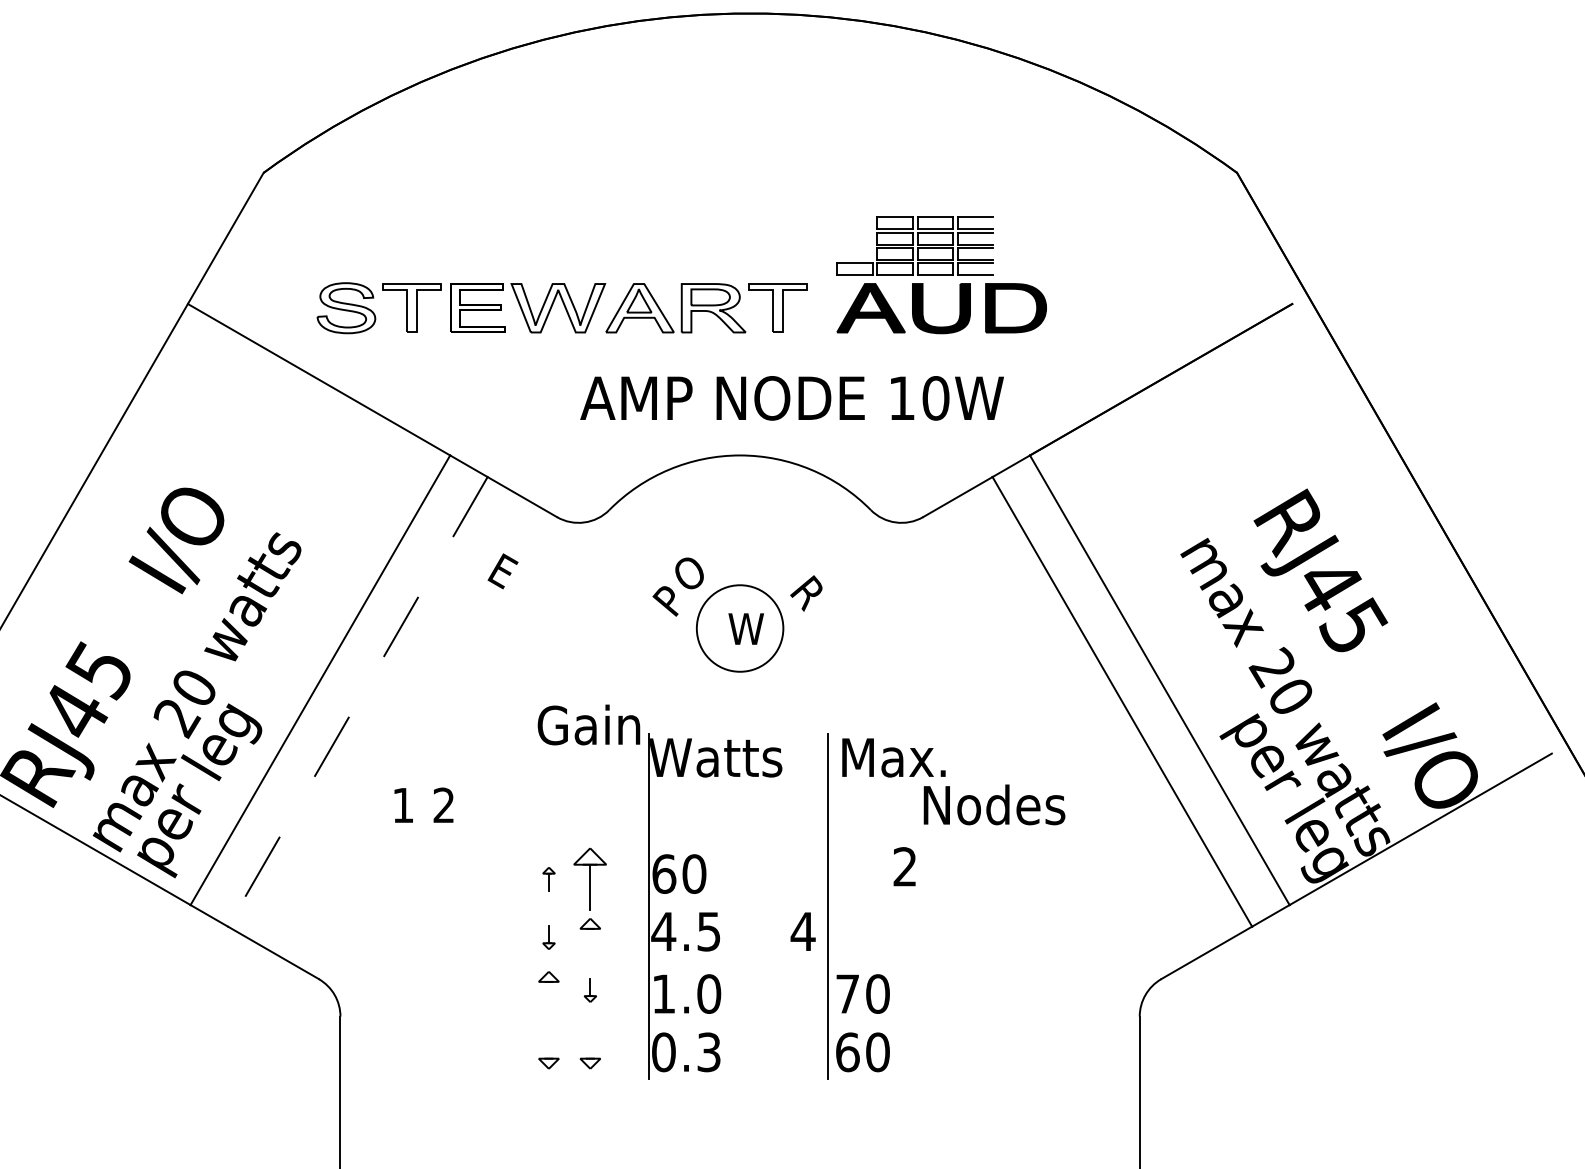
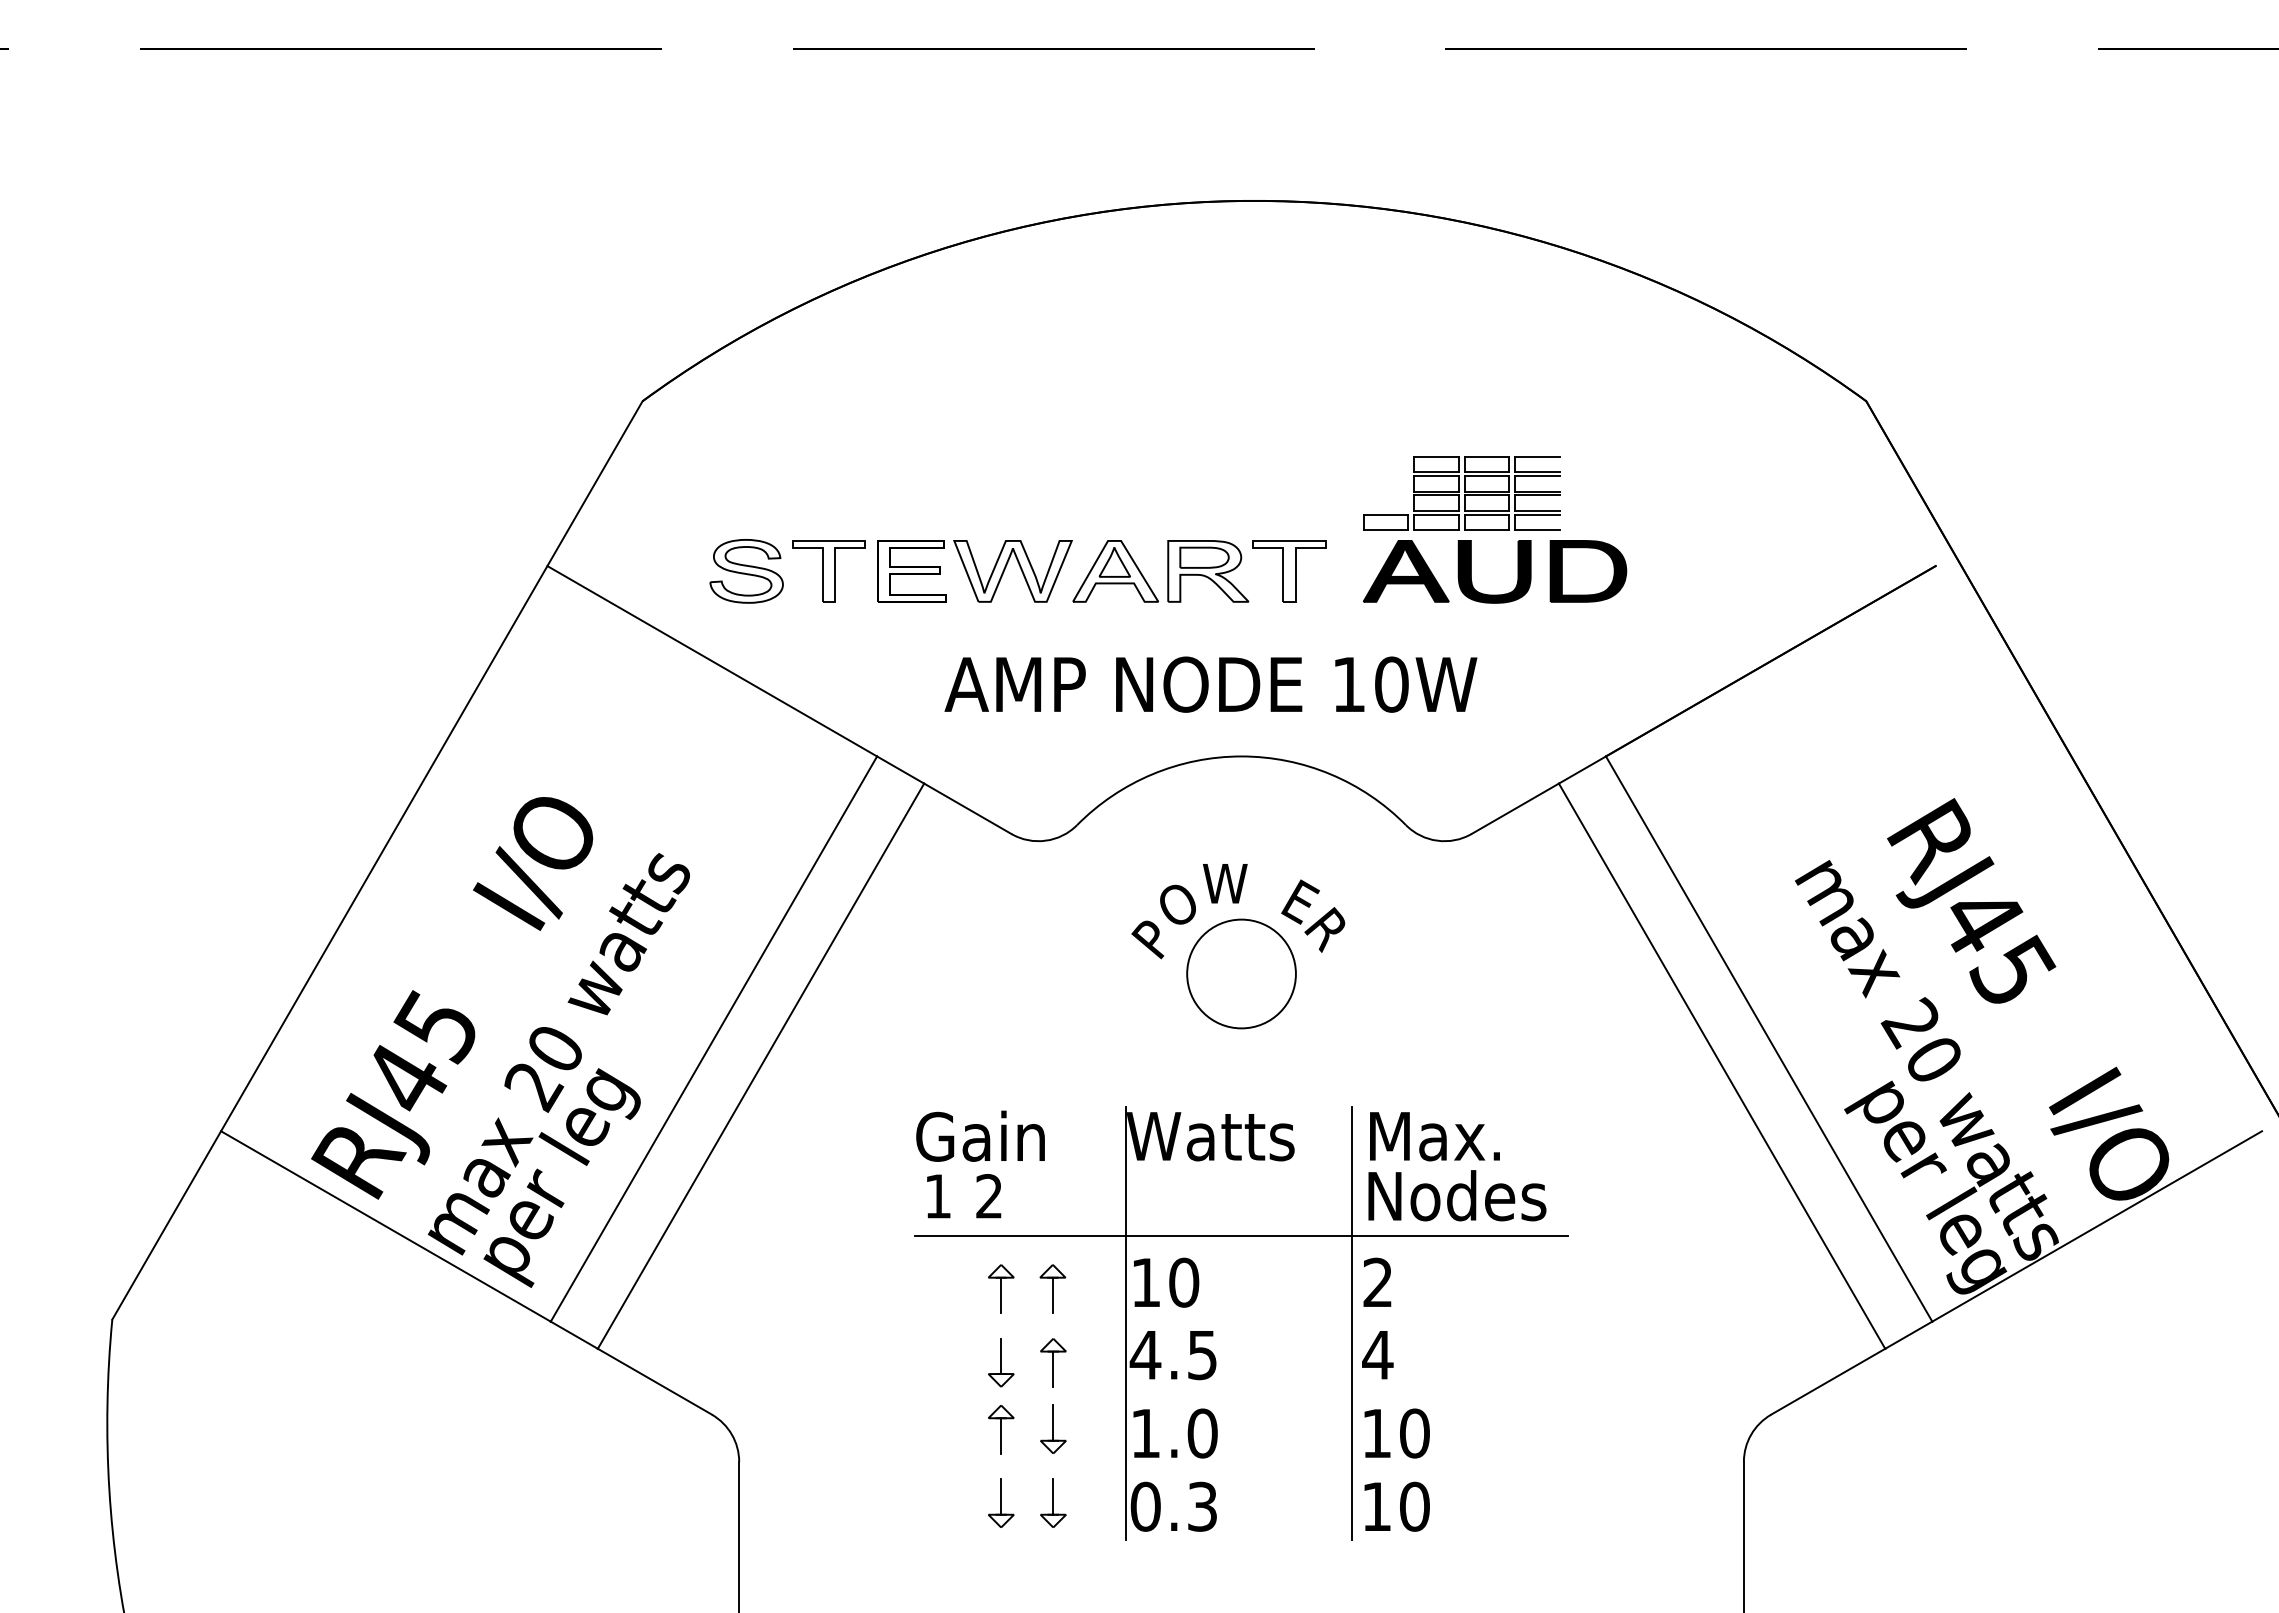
text: (791, 398) -> (1210, 684), moved
text: (503, 570) -> (1300, 901), moved
text: (746, 628) -> (1225, 883), moved
line: (357, 702) -> (760, 1066), dashed -> solid
text: (588, 724) -> (980, 1135), moved
text: (994, 804) -> (1457, 1195), moved
text: (424, 805) -> (964, 1196), moved
line: (740, 836) -> (1241, 1235), added
text: (904, 865) -> (1377, 1281), moved
text: (664, 873) -> (1146, 1282), 60 -> 10
part: (549, 878) -> (1001, 1288), size x1.67
part: (589, 878) -> (1052, 1288), size x0.62
text: (802, 931) -> (1377, 1355), moved
part: (549, 937) -> (1001, 1362), size x1.67
line: (590, 942) -> (1053, 1368), added
part: (590, 990) -> (1053, 1428), size x1.67
text: (847, 994) -> (1376, 1433), 70 -> 10
line: (549, 995) -> (1001, 1435), added
line: (549, 1044) -> (1001, 1496), added
line: (590, 1044) -> (1053, 1496), added
text: (848, 1052) -> (1377, 1506), 60 -> 10

